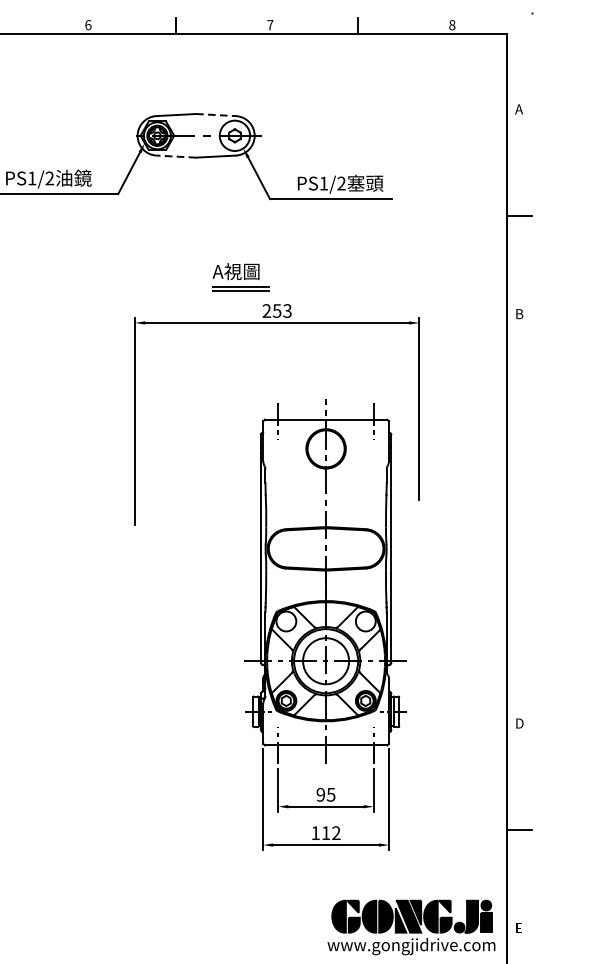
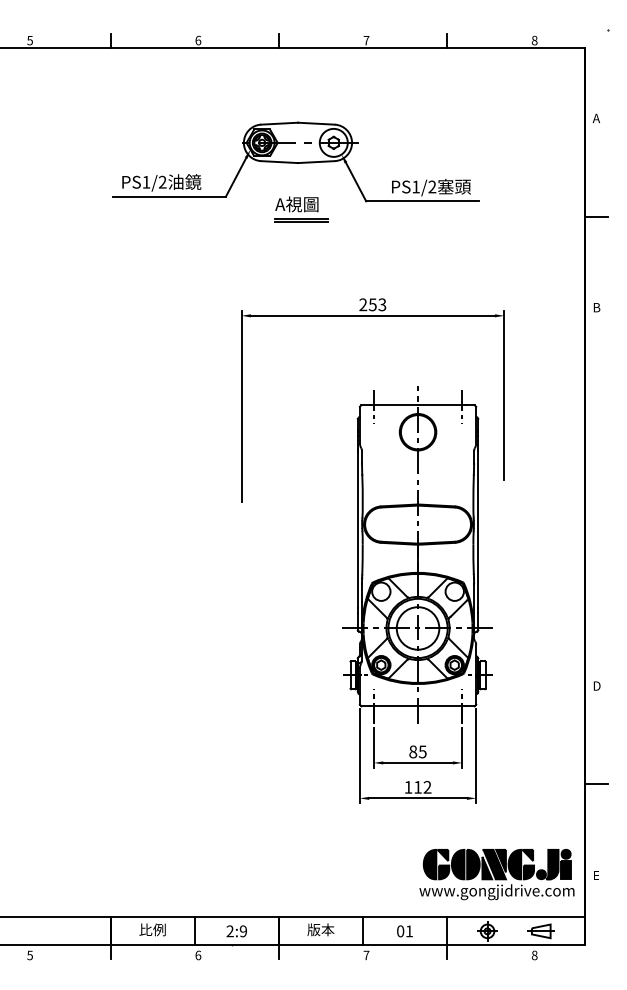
line: (216, 114) -> (316, 123), dashed -> solid
line: (176, 157) -> (279, 162), dashed -> solid
part: (241, 277) -> (301, 209), moved
text: (321, 794) -> (413, 751), 95 -> 85

